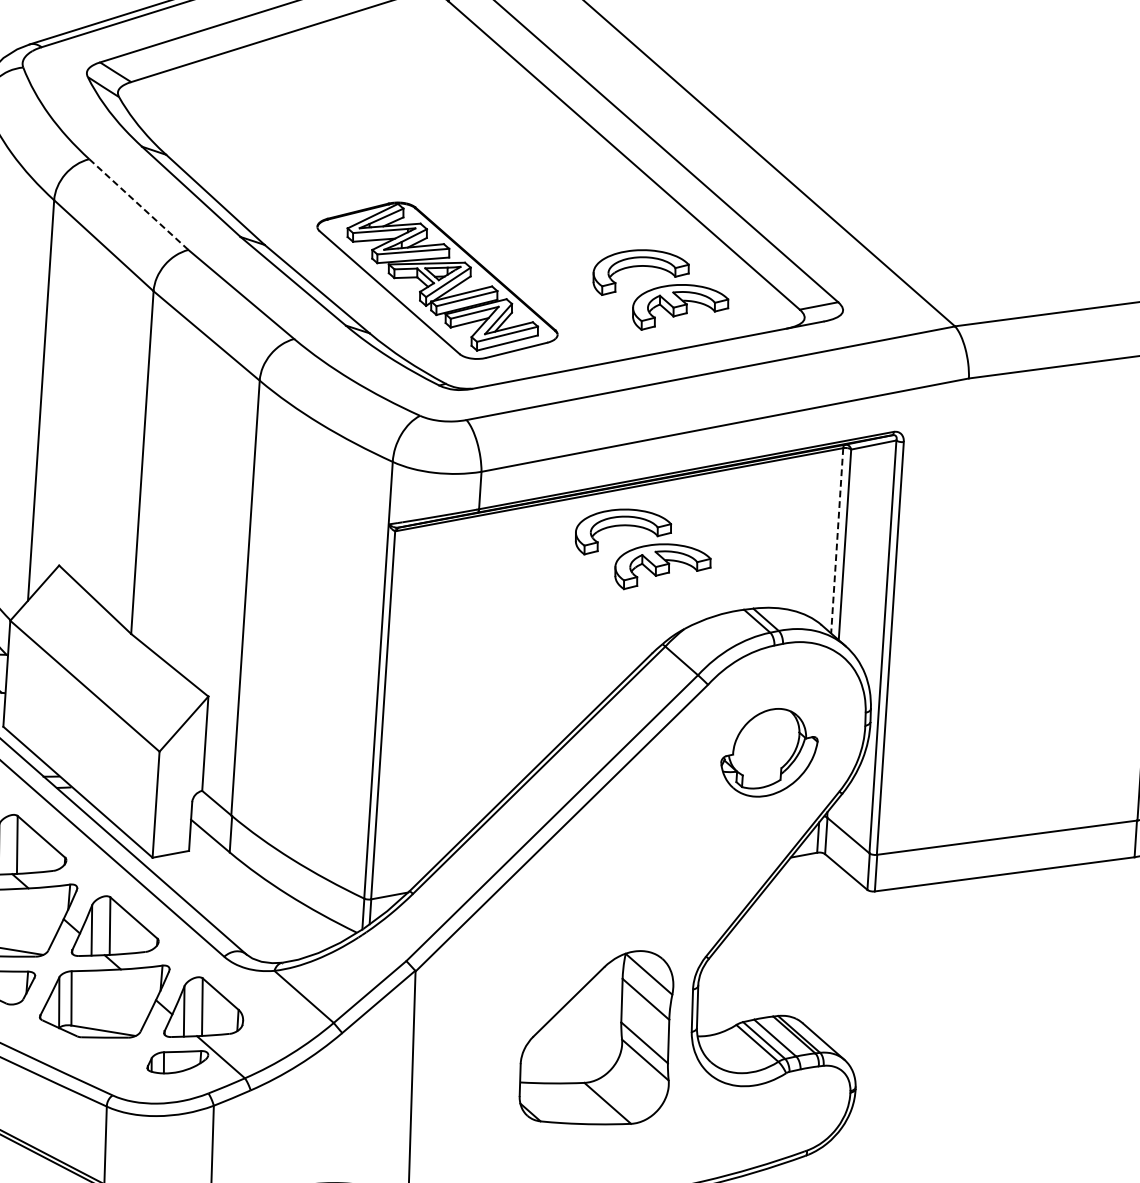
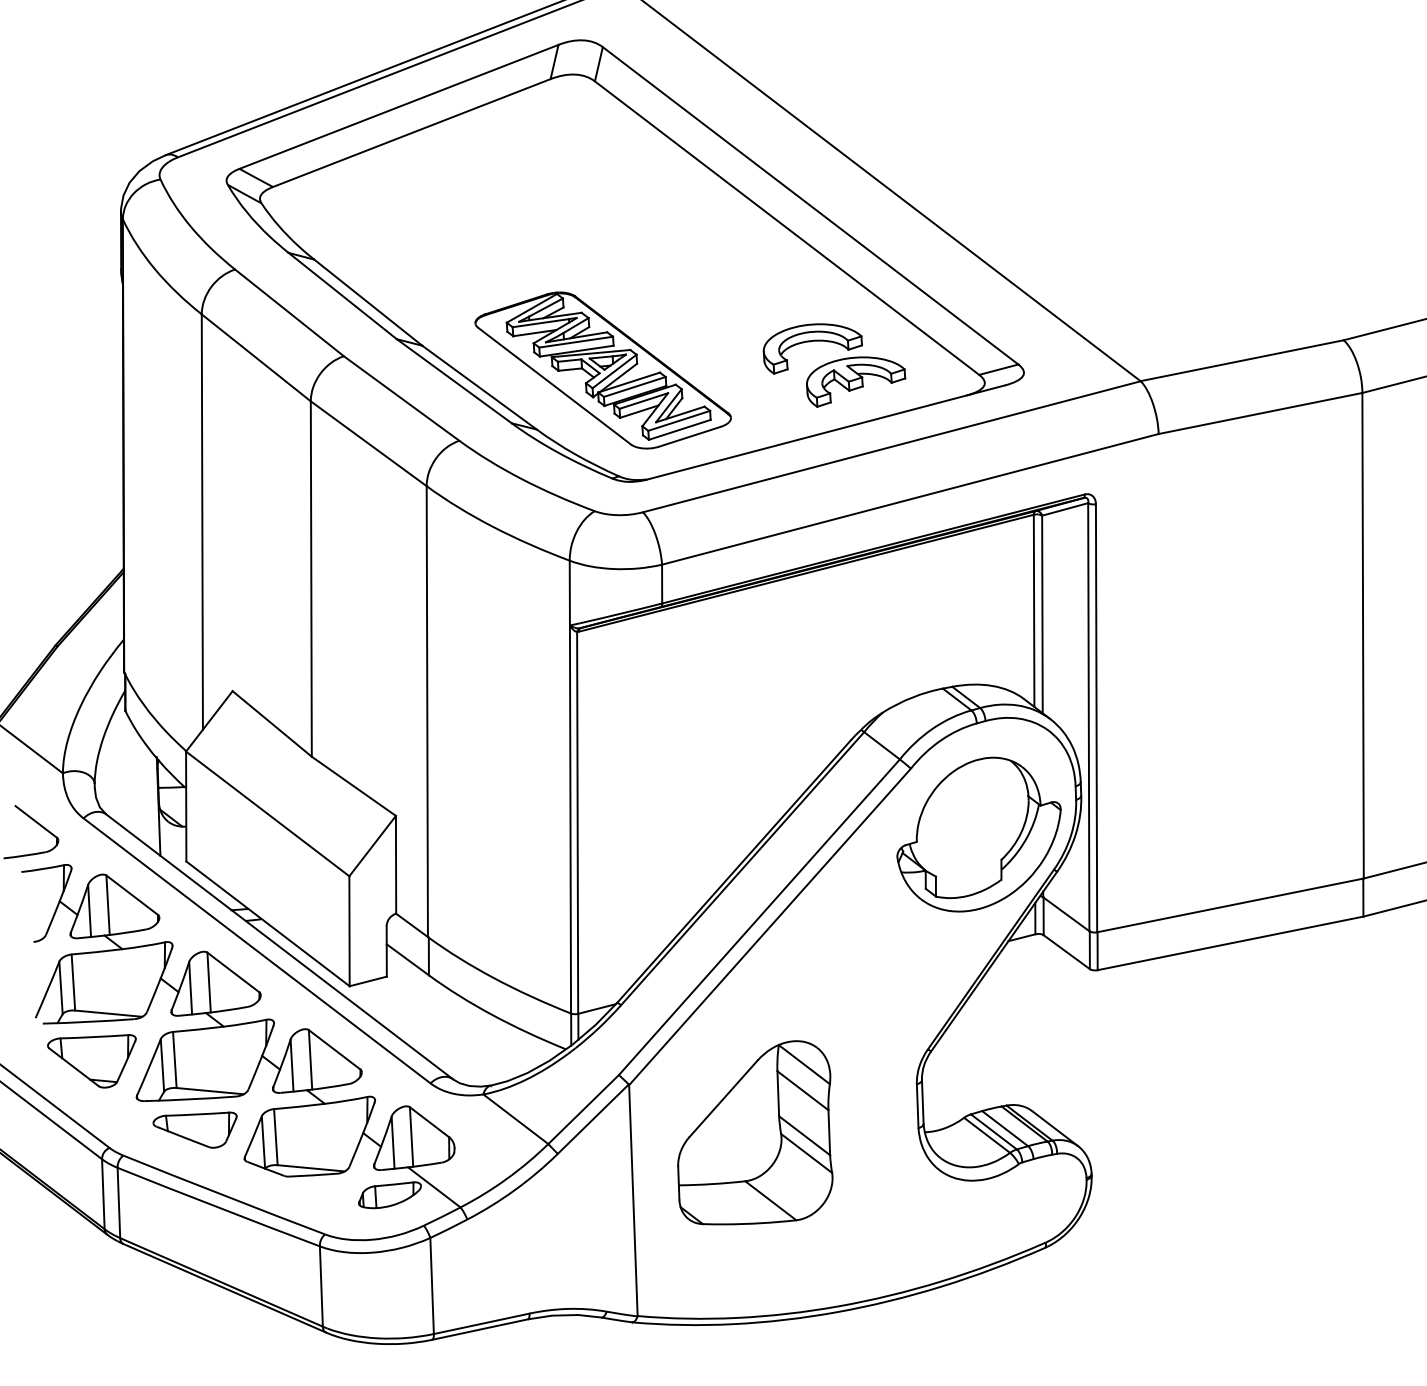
line: (138, 204) -> (289, 312), dashed -> solid
line: (837, 541) -> (1034, 611), dashed -> solid
part: (643, 550) -> (834, 634), removed
part: (768, 752) -> (978, 834), size x1.67
part: (597, 1036) -> (755, 1132), moved

